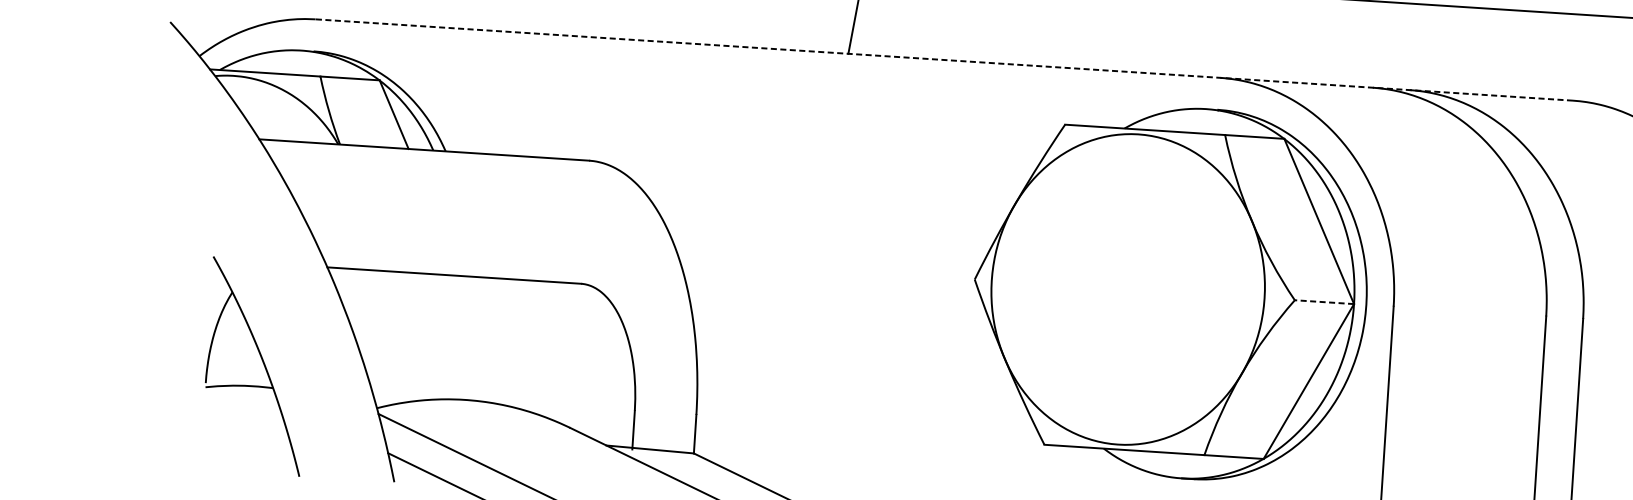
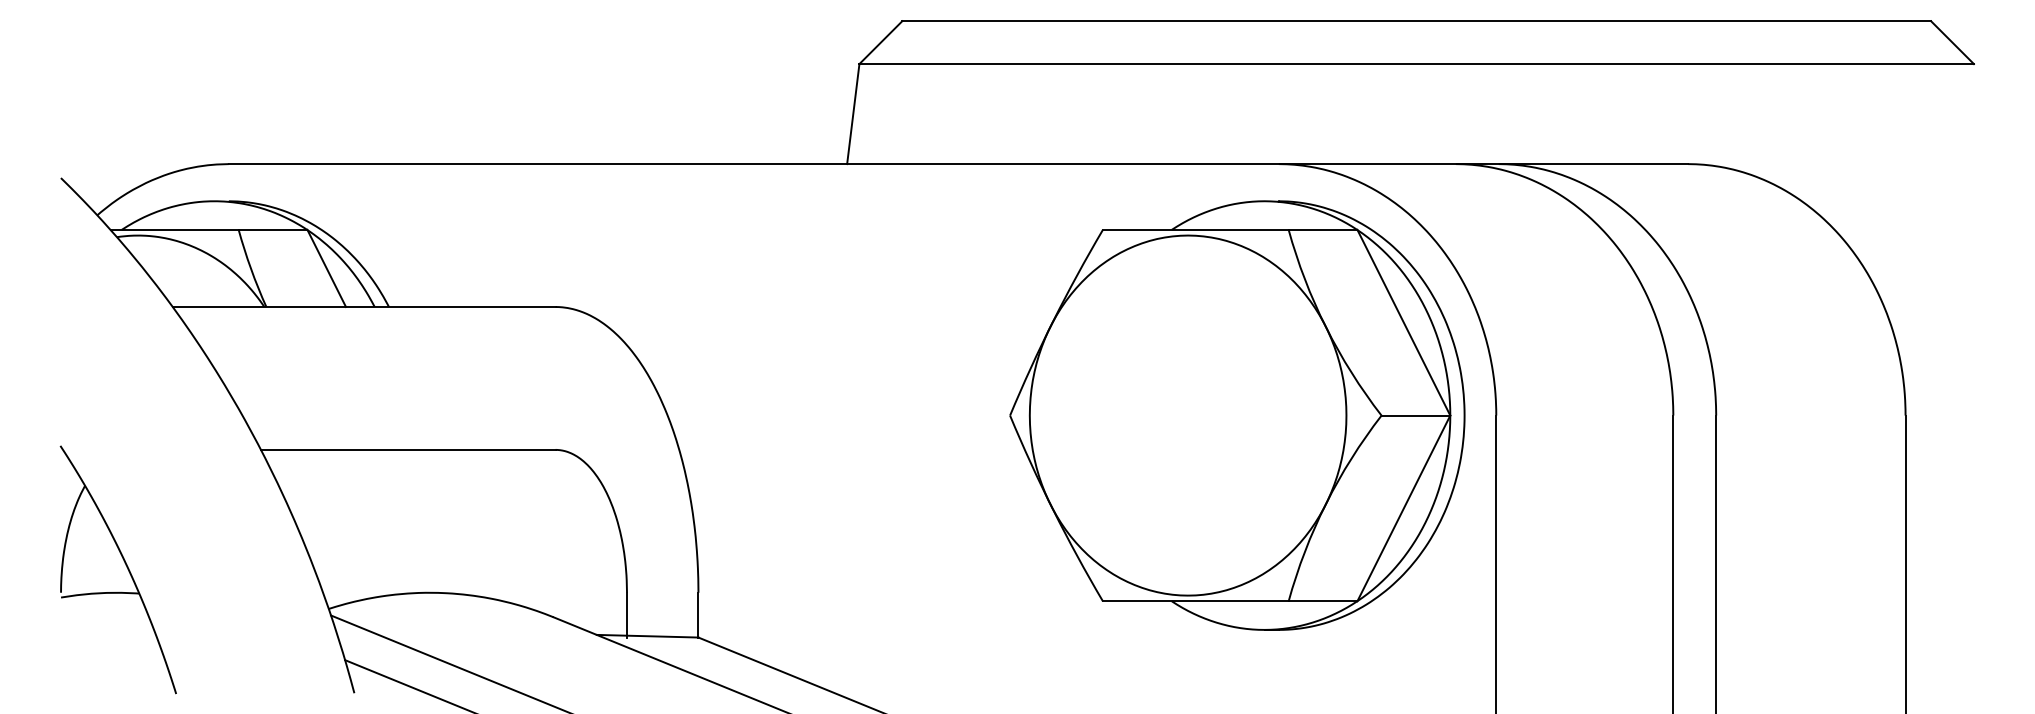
line: (944, 60) -> (958, 164), dashed -> solid
line: (1324, 302) -> (1415, 415), dashed -> solid
part: (262, 363) -> (125, 565), moved

